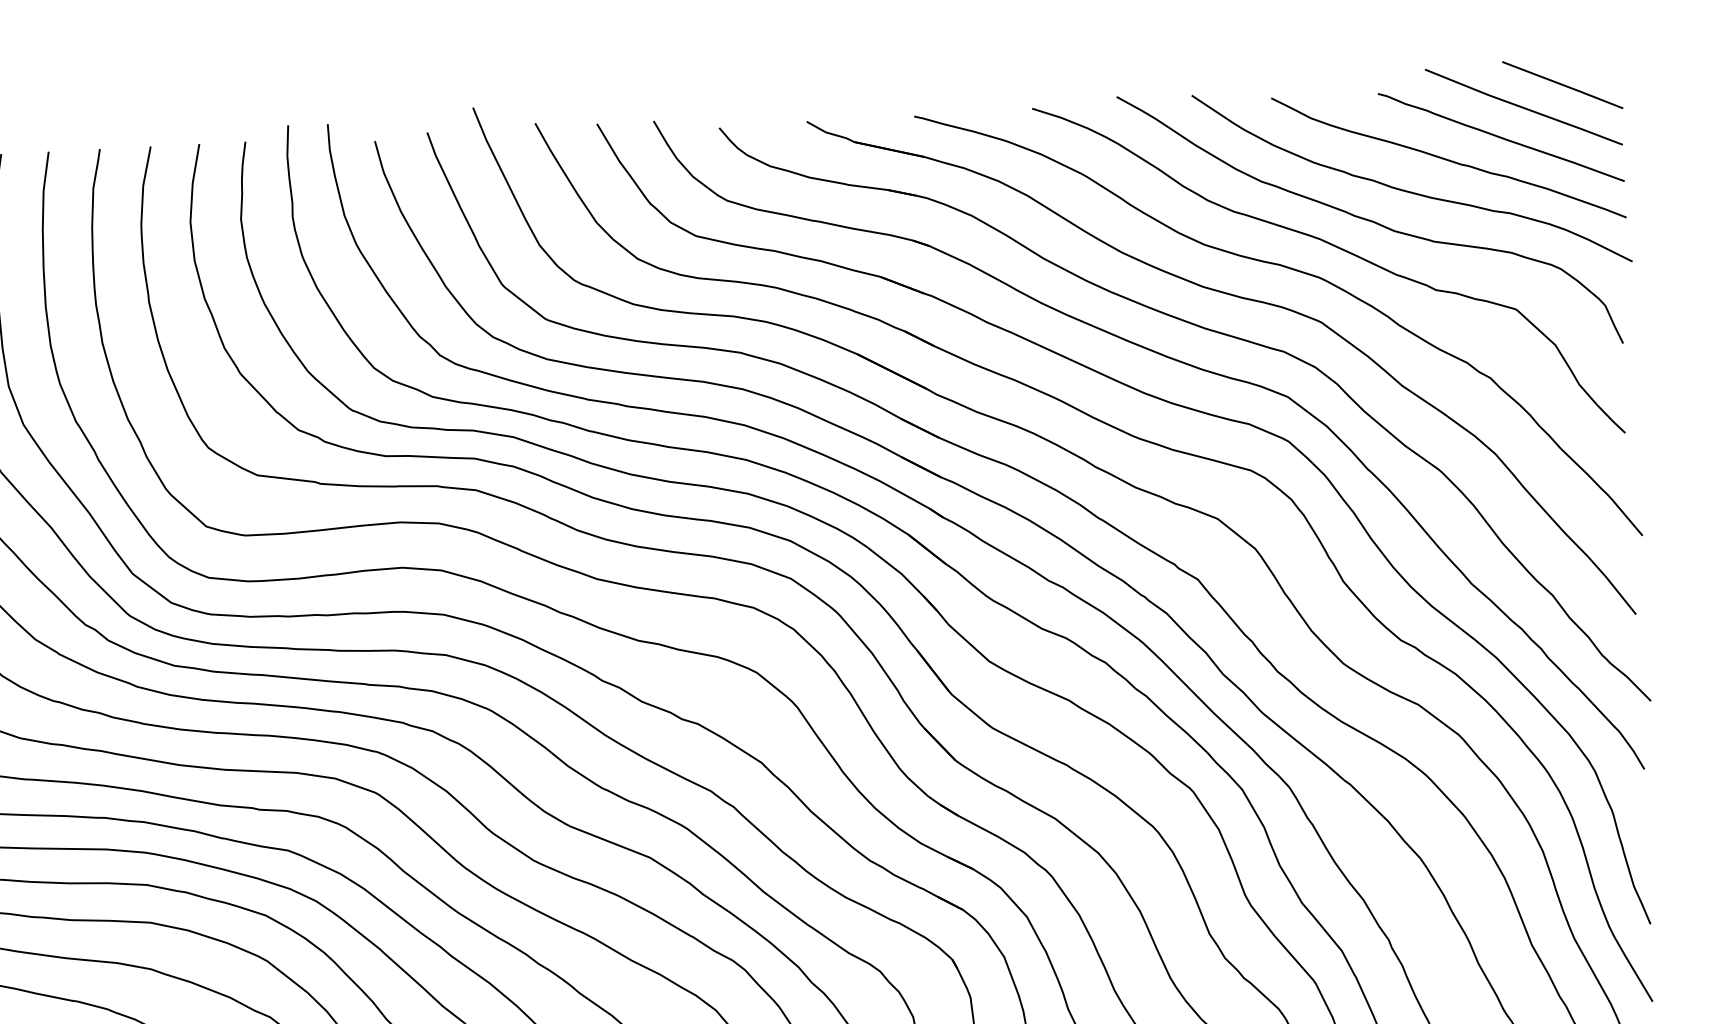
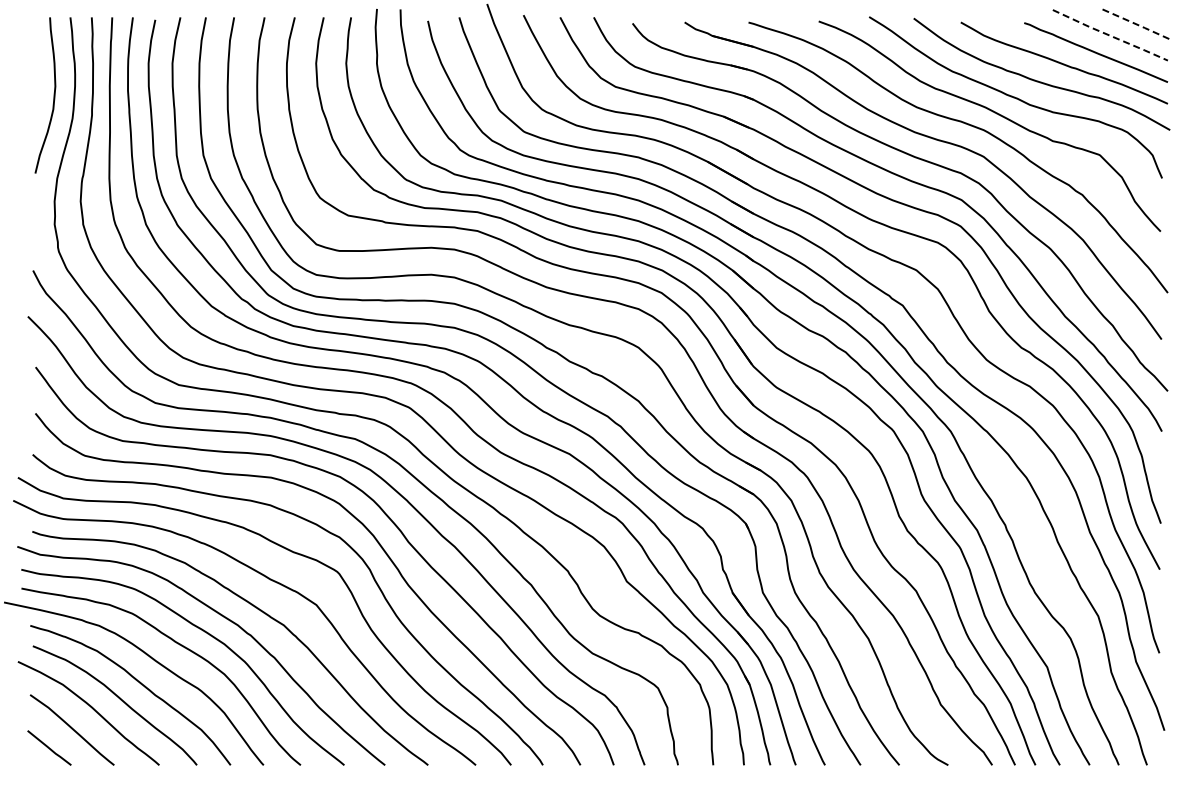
line: (1563, 85) -> (1134, 23), solid -> dashed
line: (1524, 107) -> (1110, 35), solid -> dashed

